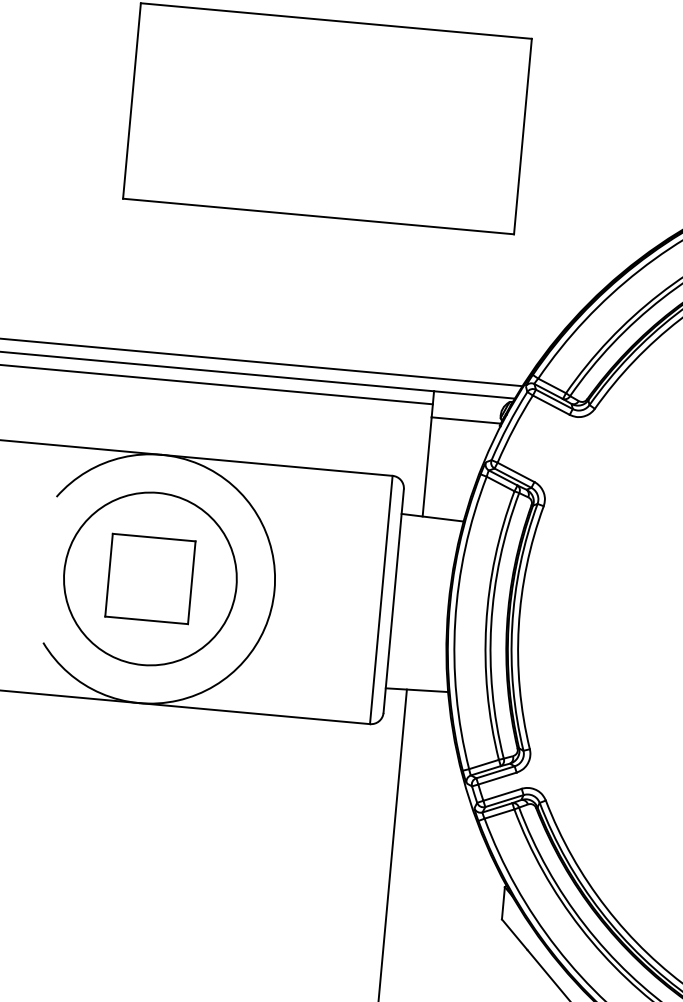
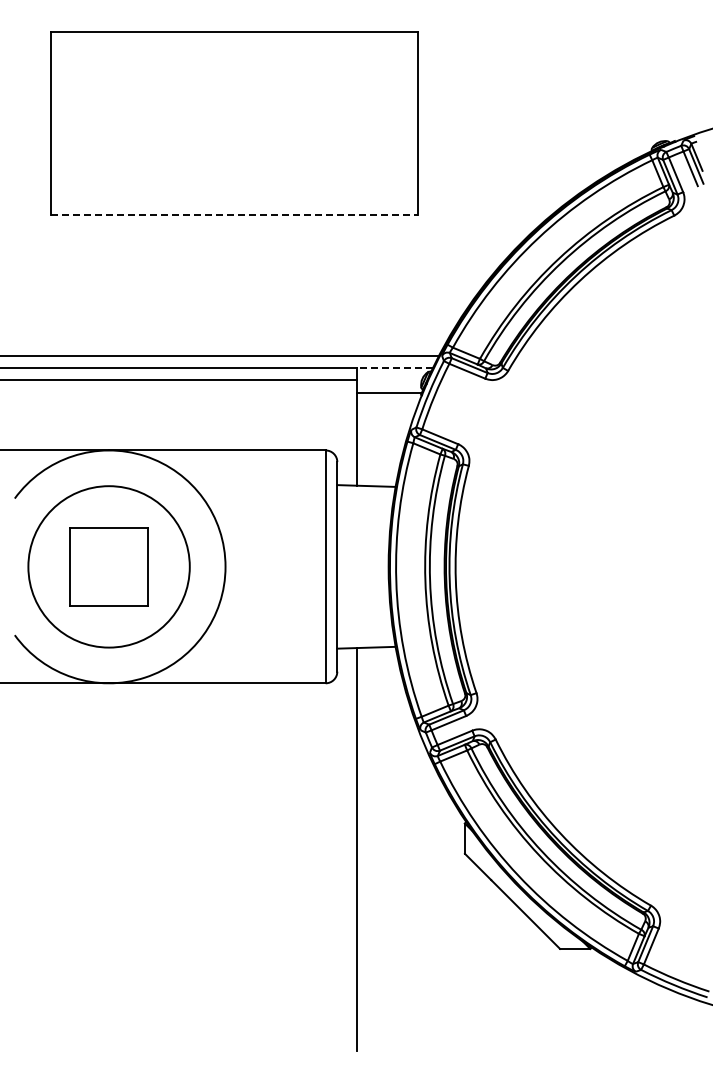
line: (319, 216) -> (235, 215), solid -> dashed
line: (473, 395) -> (394, 368), solid -> dashed

